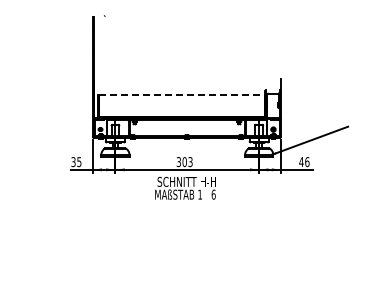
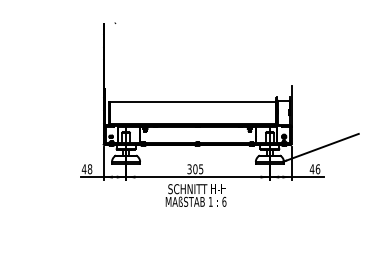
line: (182, 94) -> (193, 101), dashed -> solid
text: (190, 161) -> (201, 168), 303 -> 305
text: (76, 162) -> (87, 169), 35 -> 48

